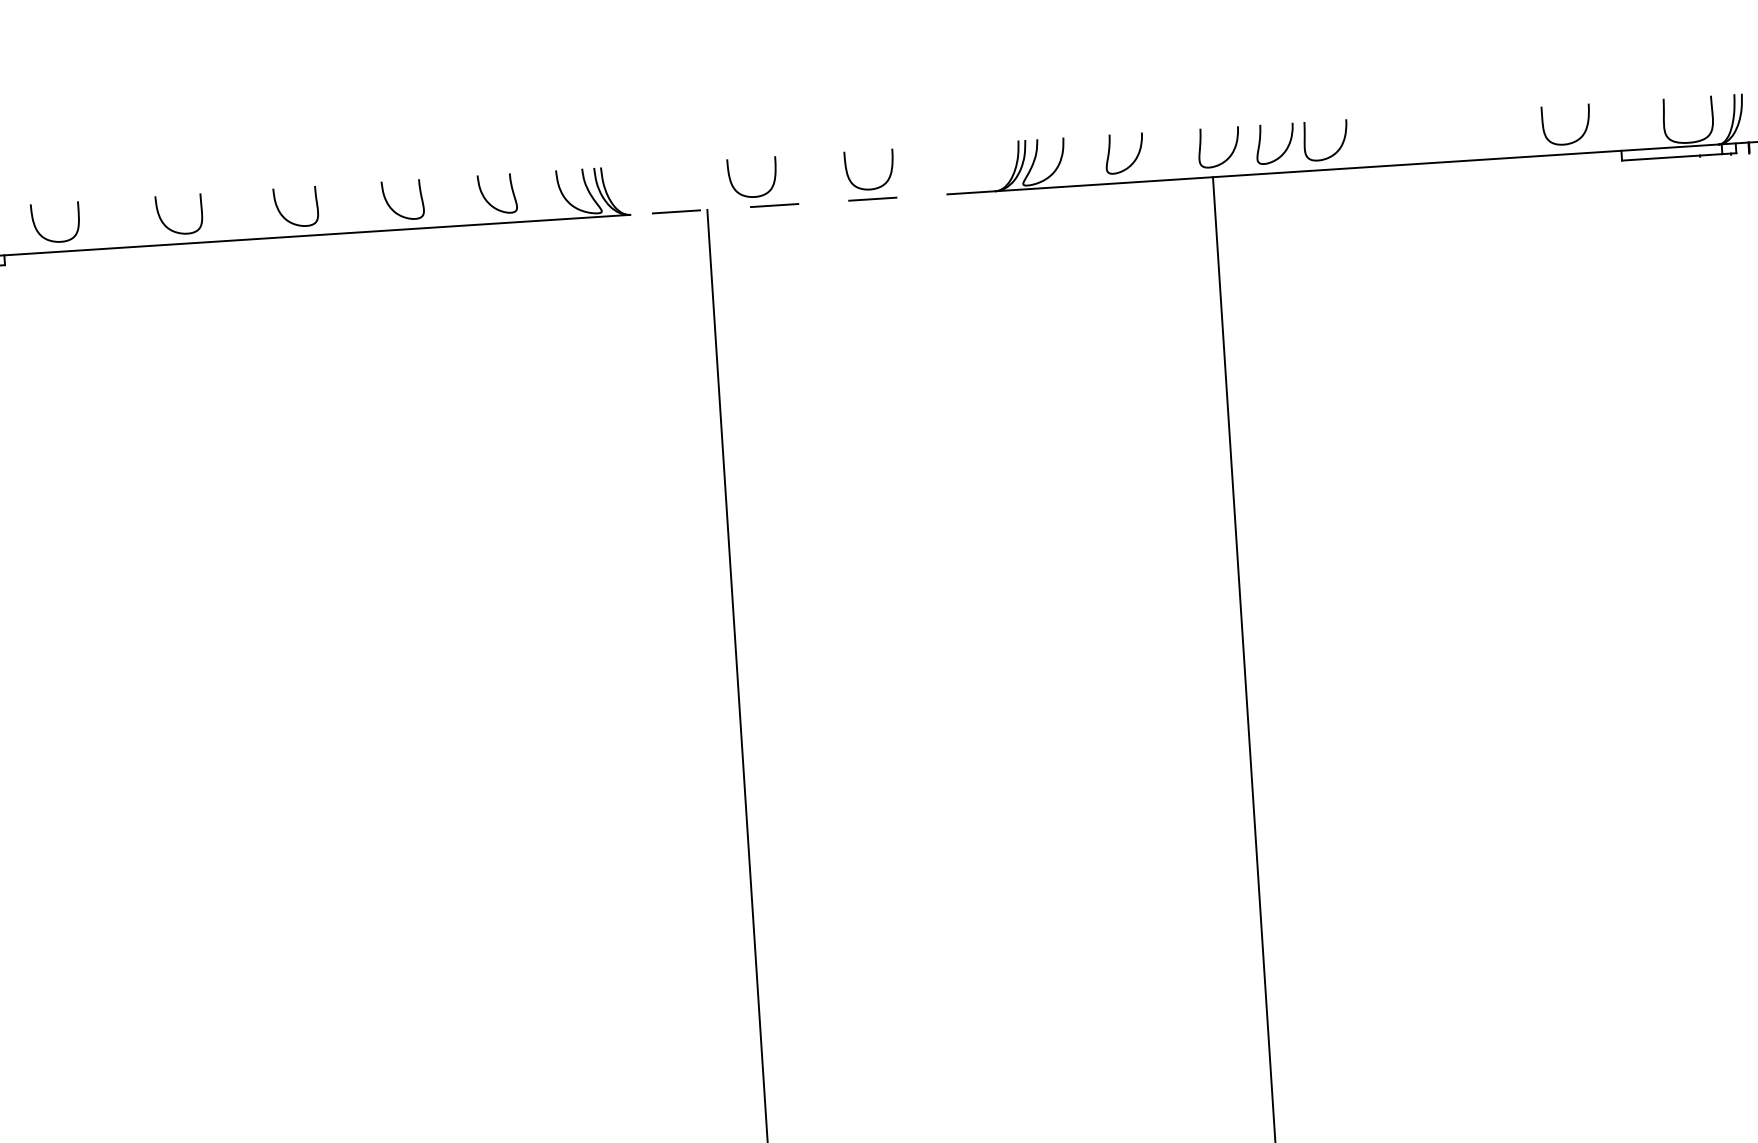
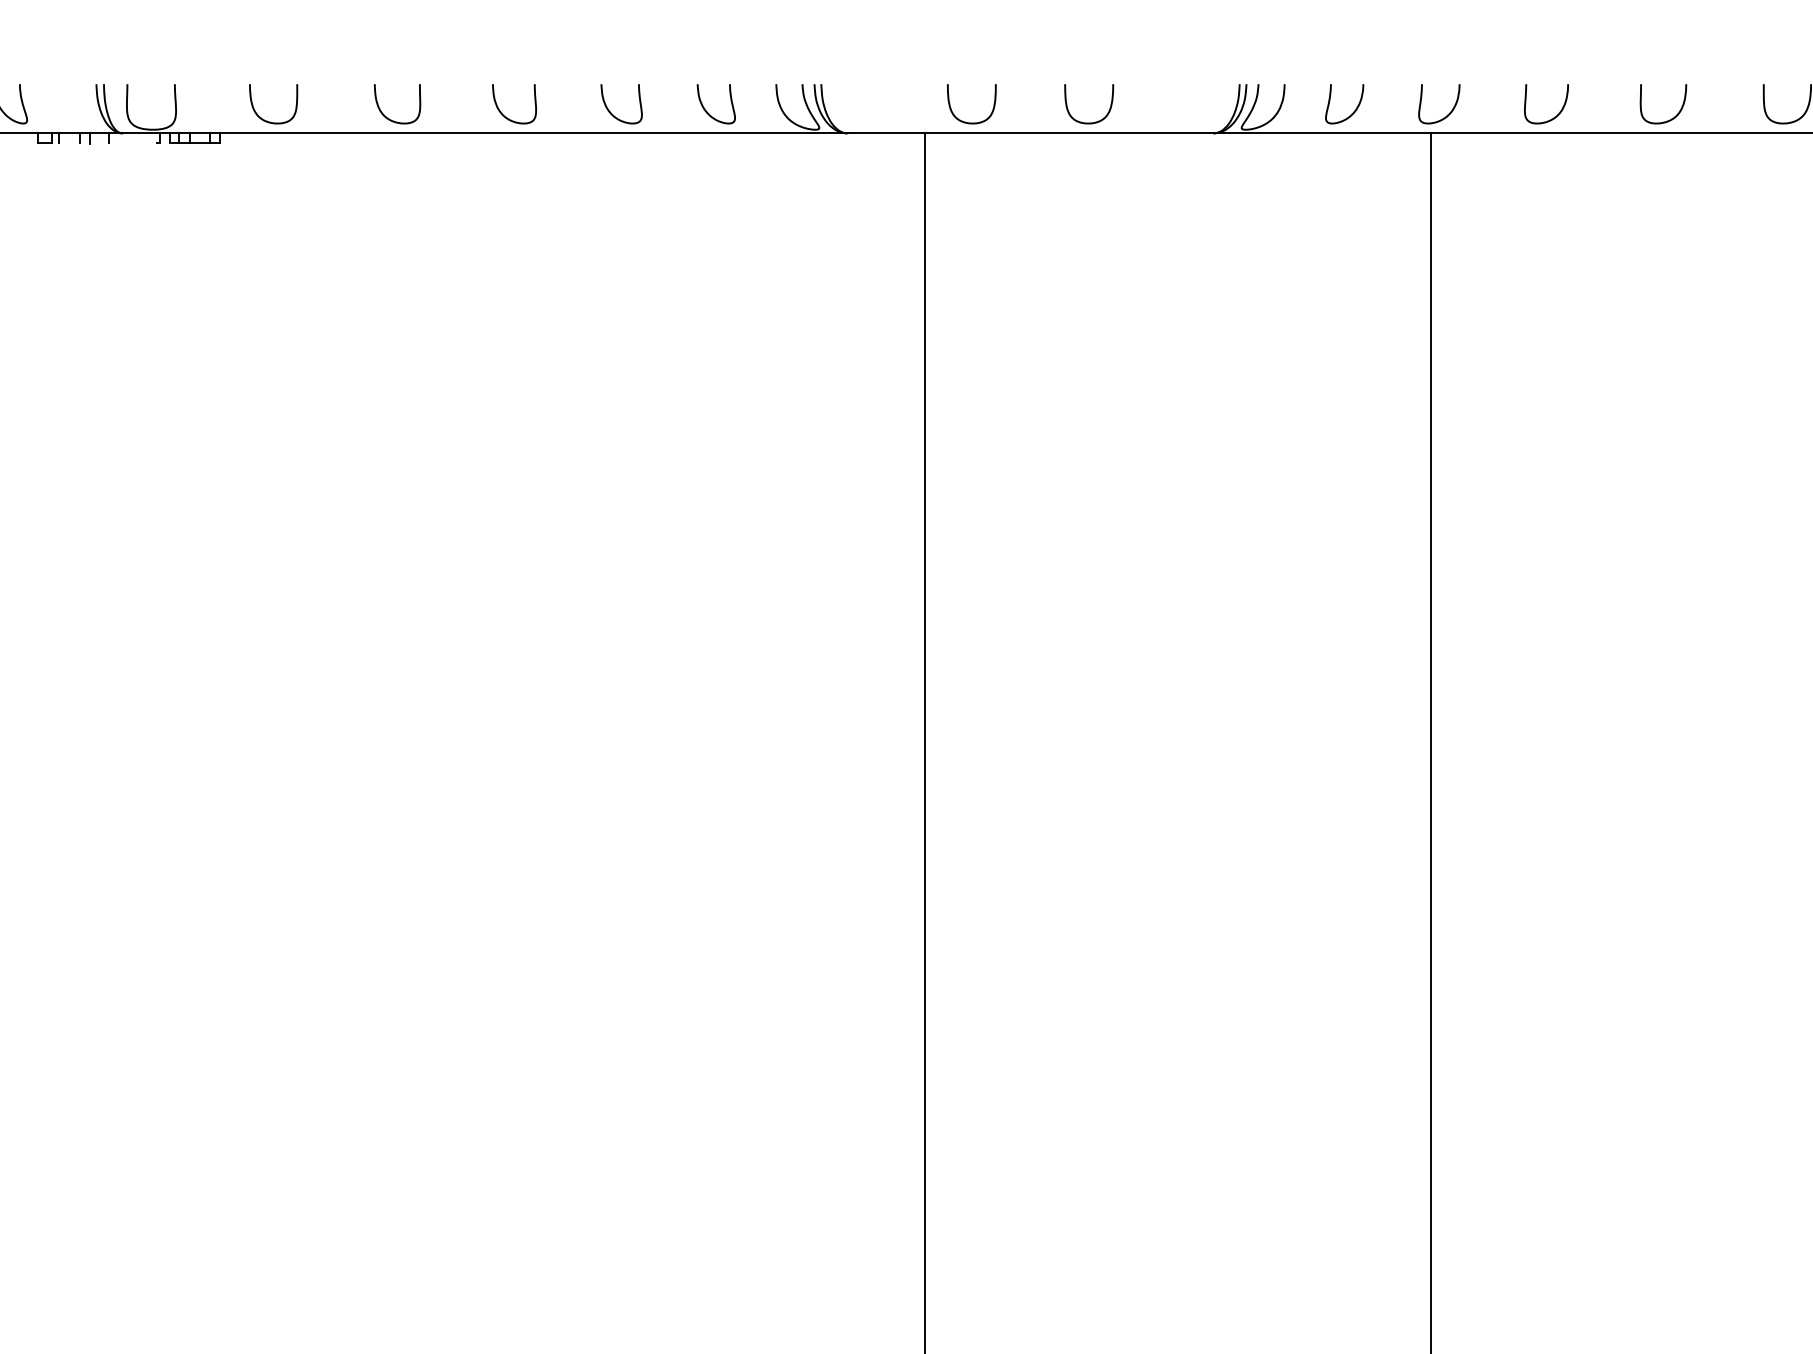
curve: (1451, 146) -> (1671, 118), added
curve: (1283, 151) -> (1503, 112), removed
line: (812, 203) -> (1030, 133), dashed -> solid

